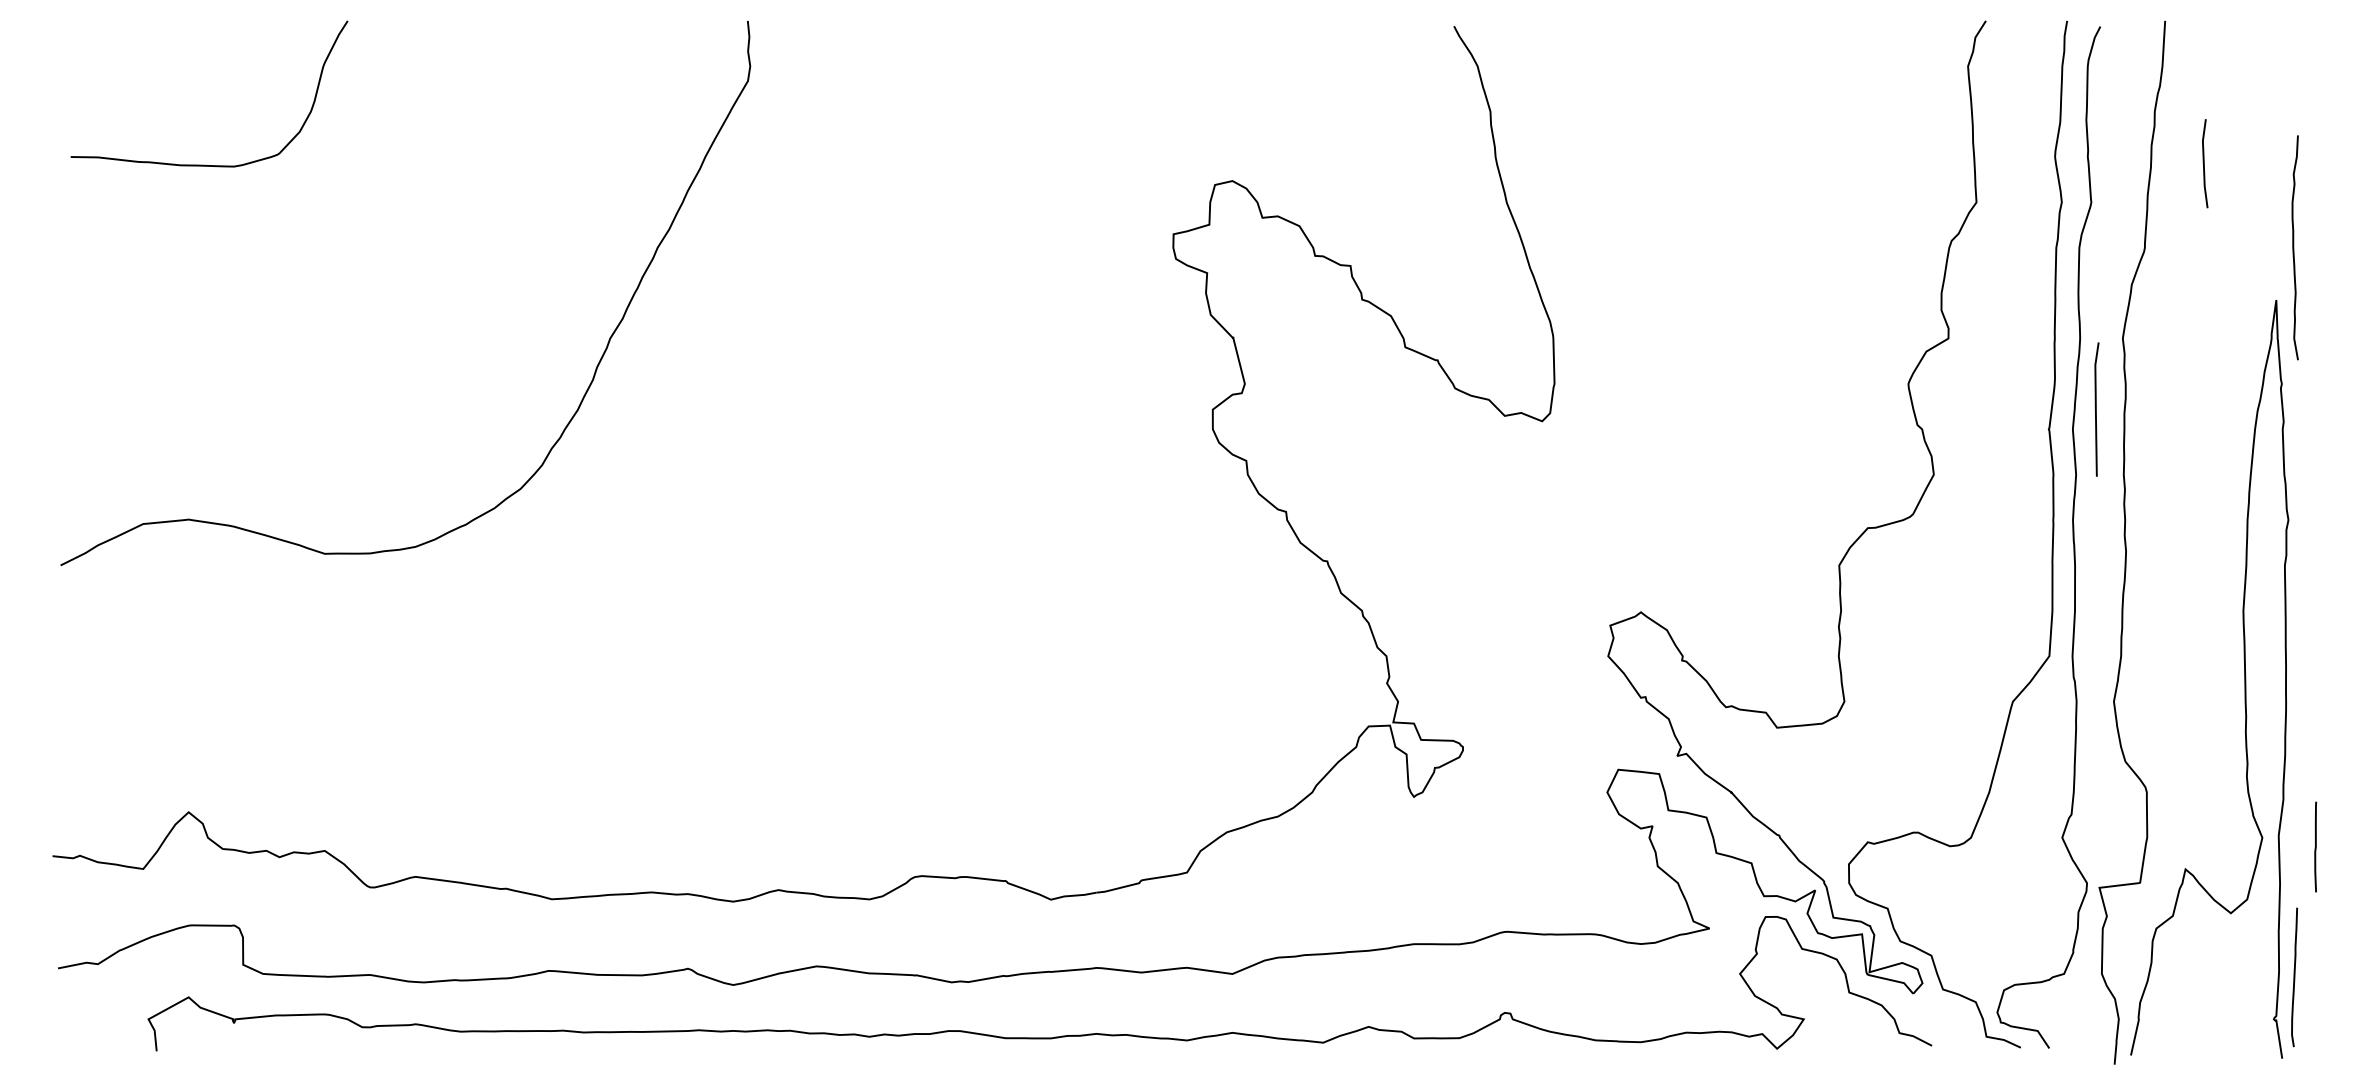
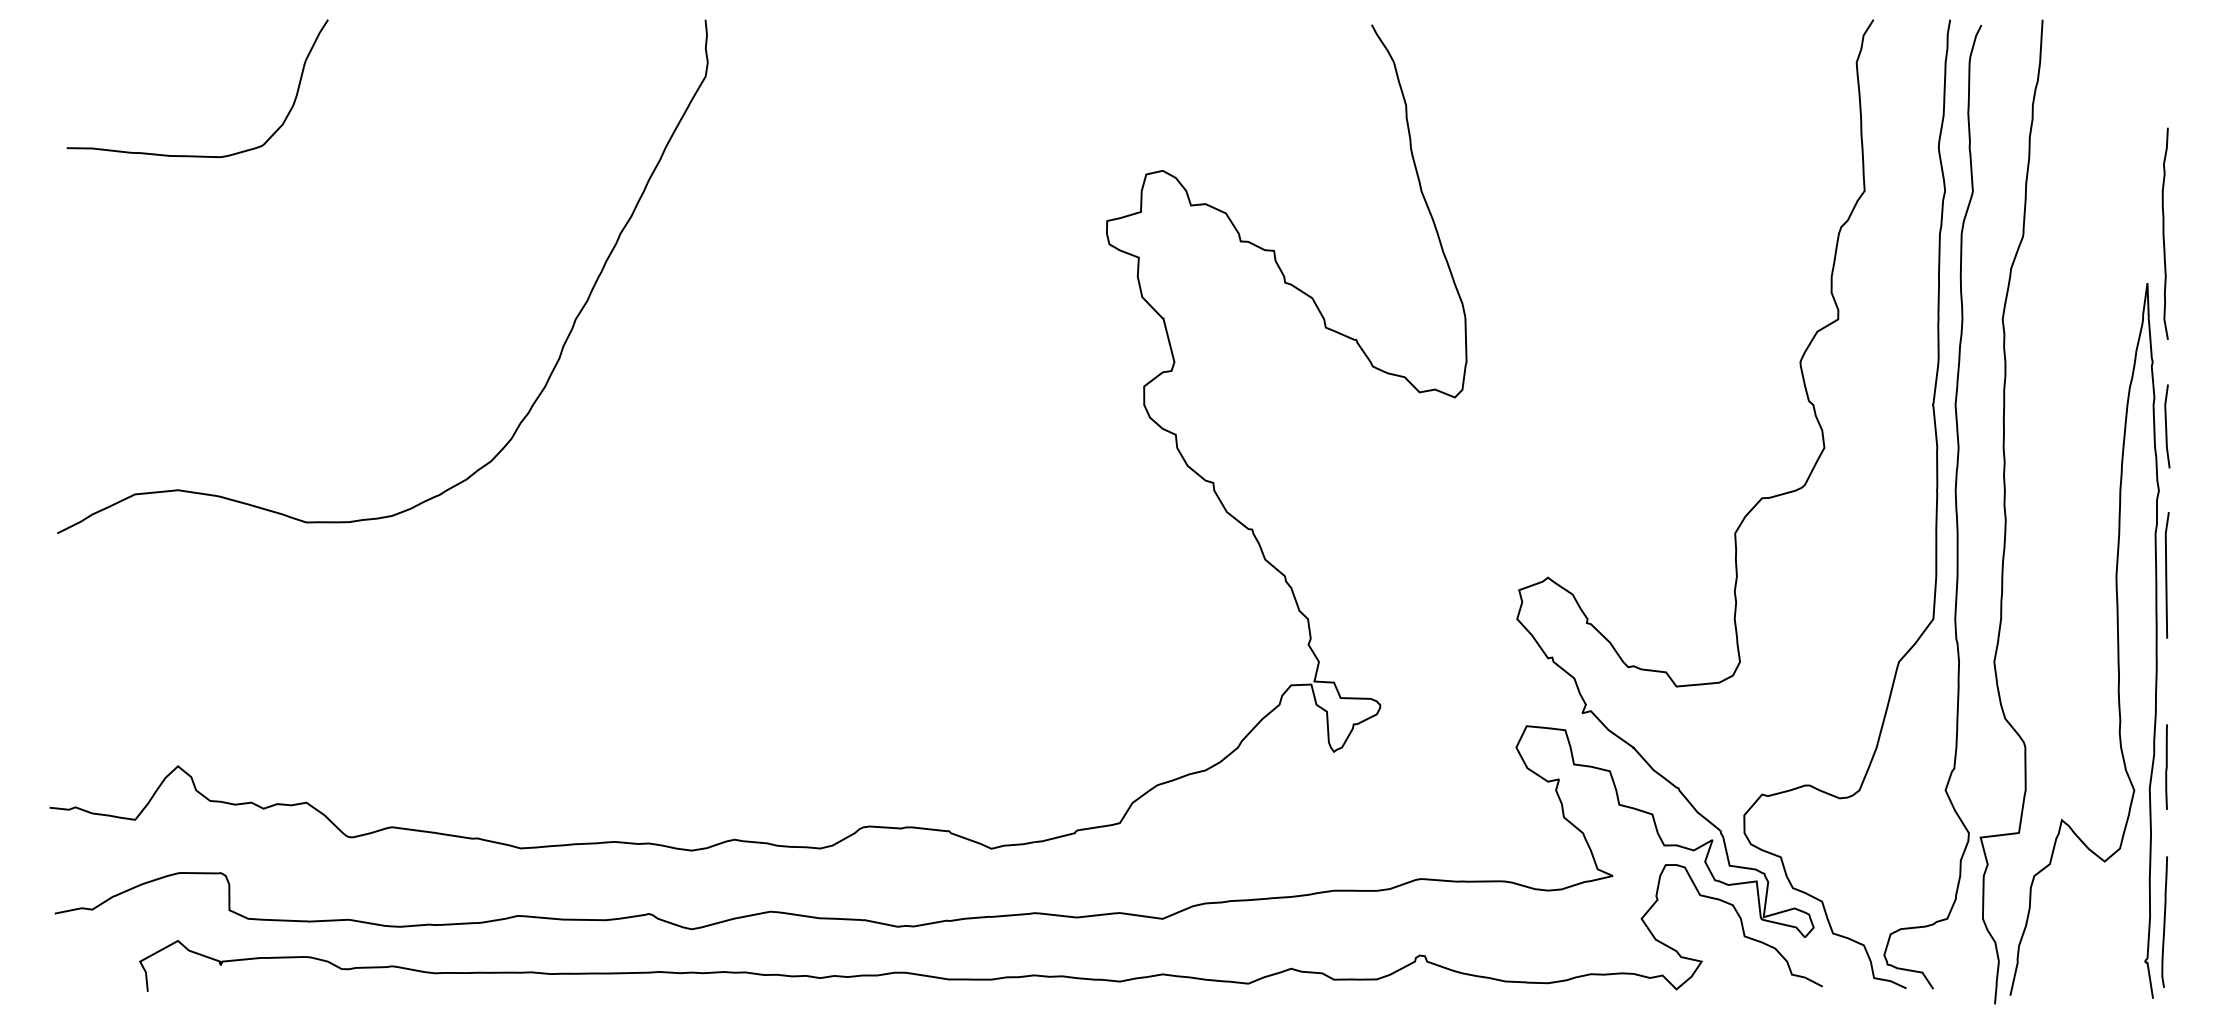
curve: (2204, 163) -> (2166, 426), moved
curve: (2096, 409) -> (2166, 575), moved
line: (2315, 846) -> (2166, 766), moved

